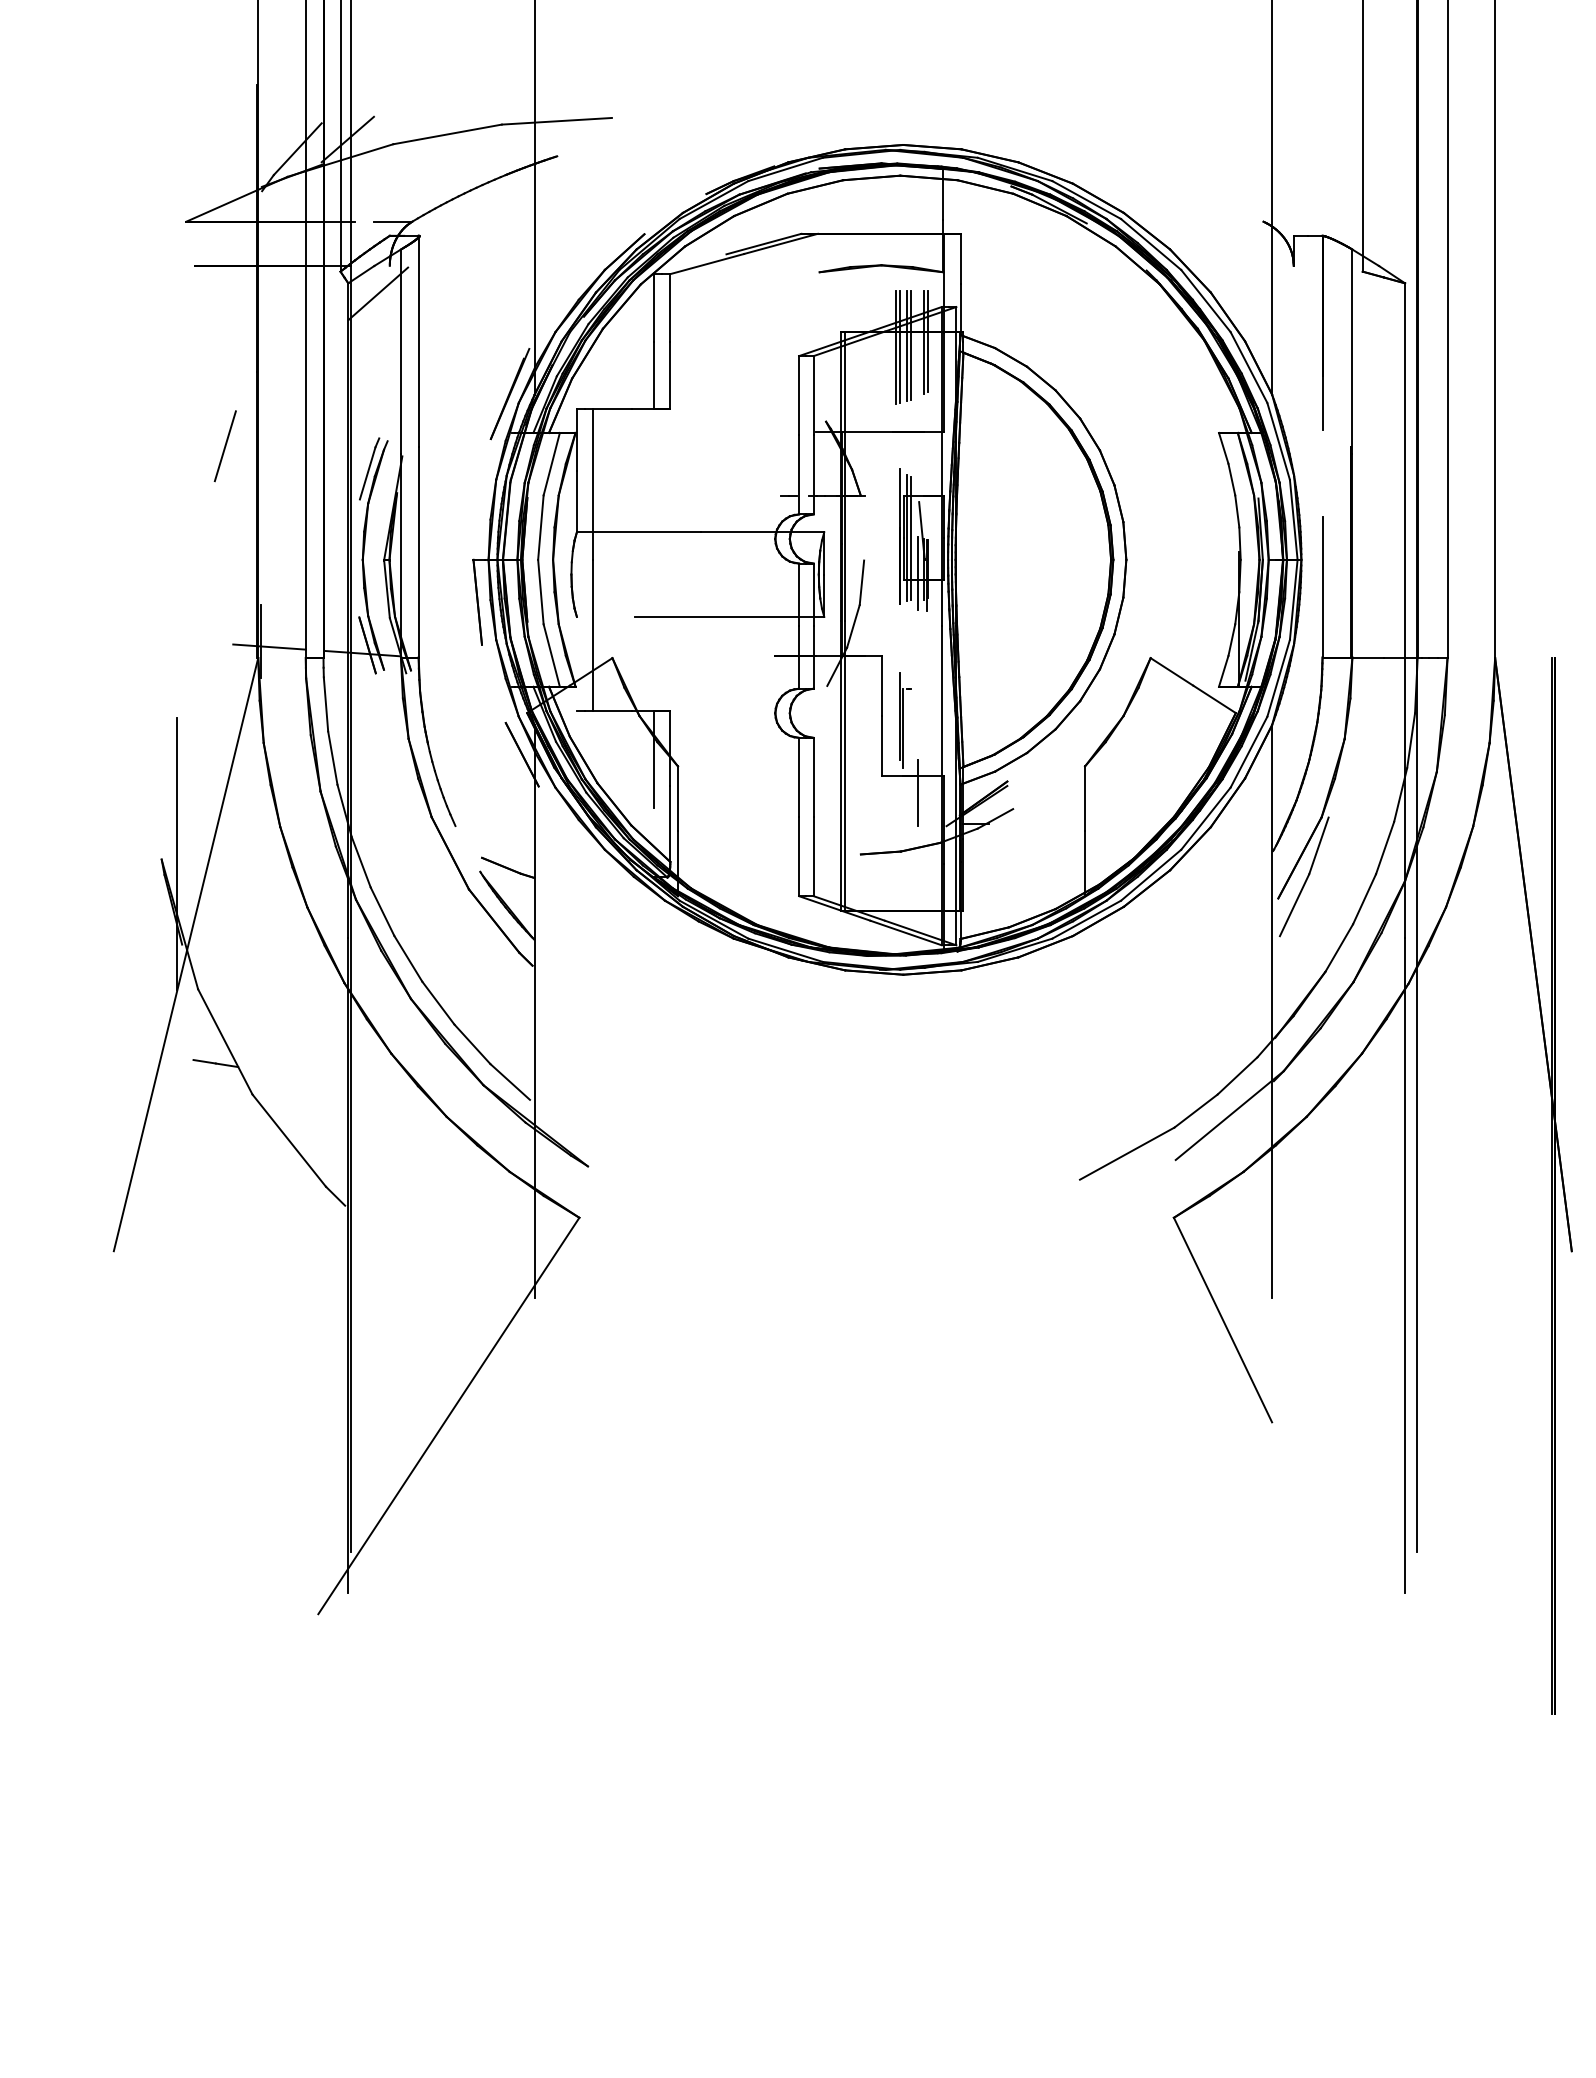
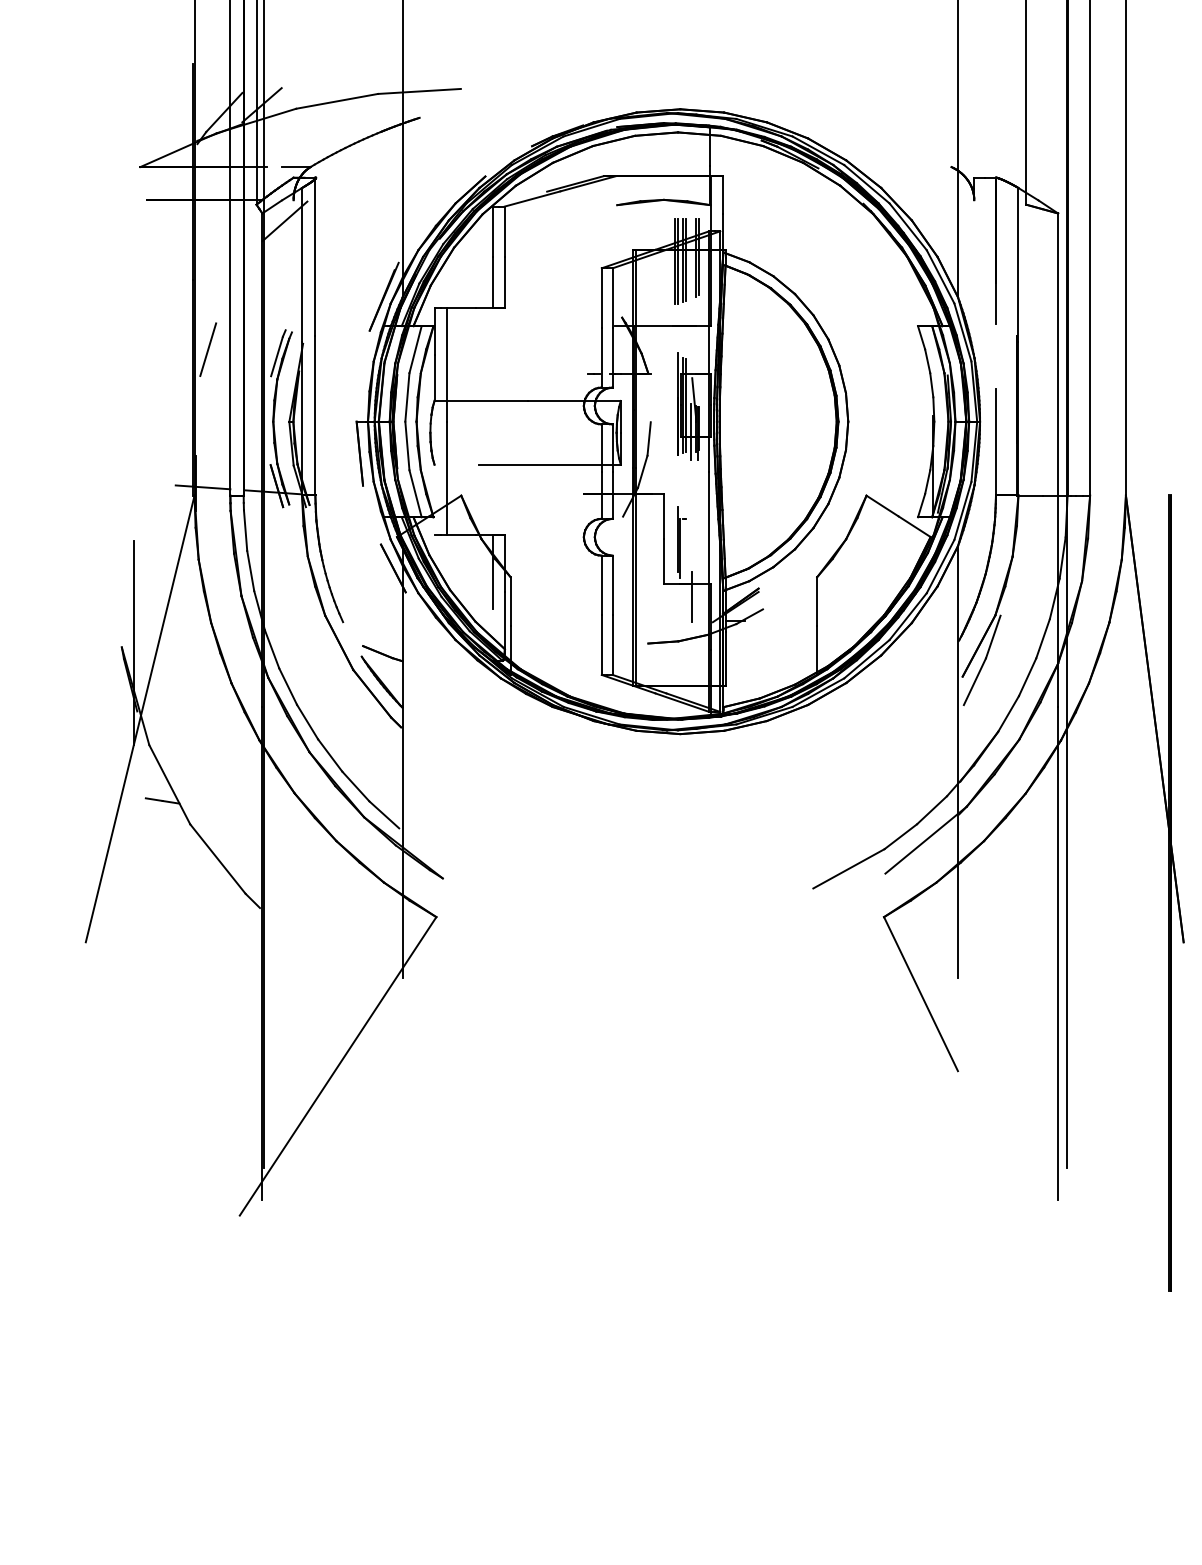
line: (224, 446) -> (207, 349), moved

